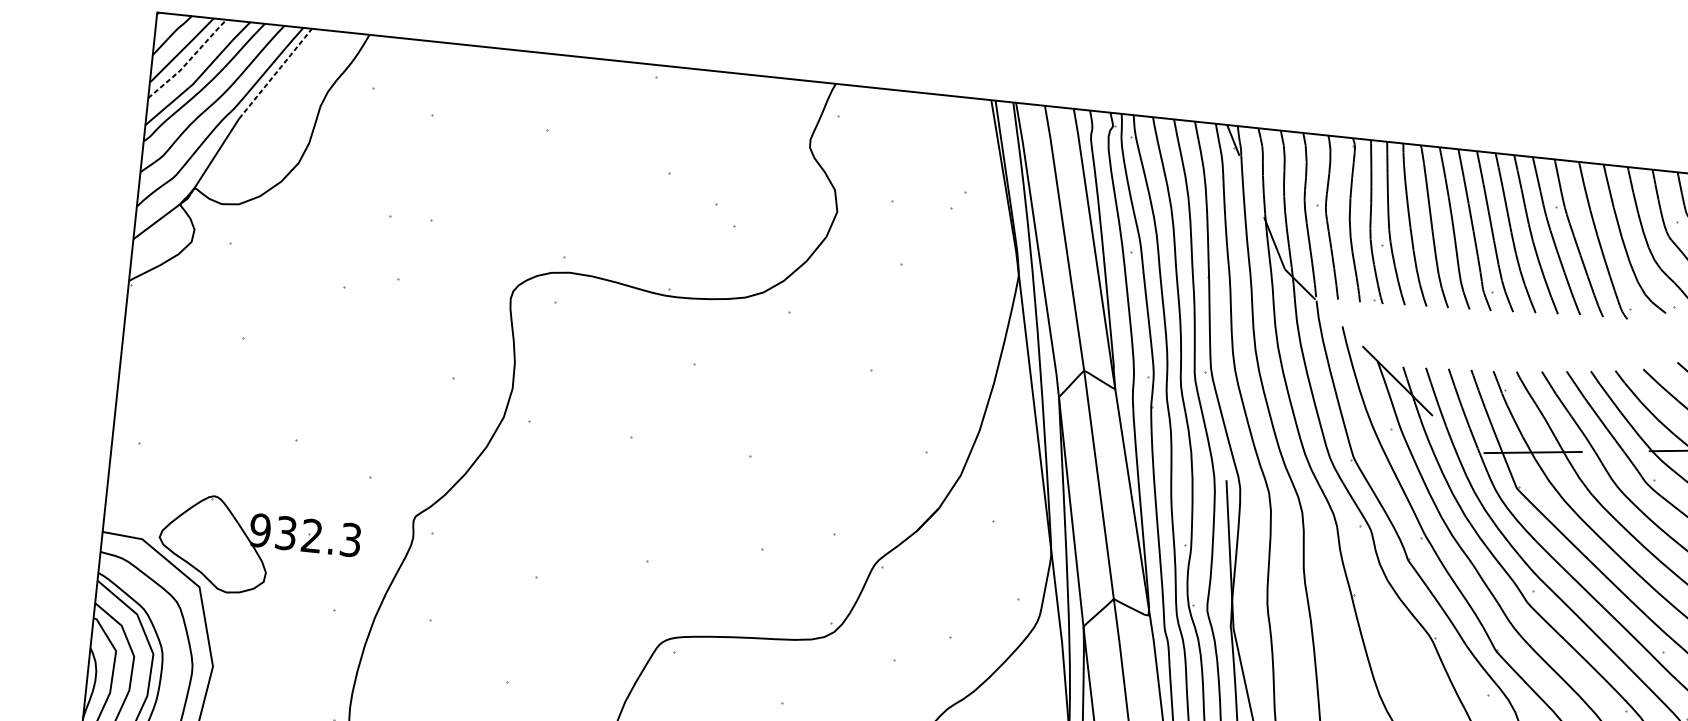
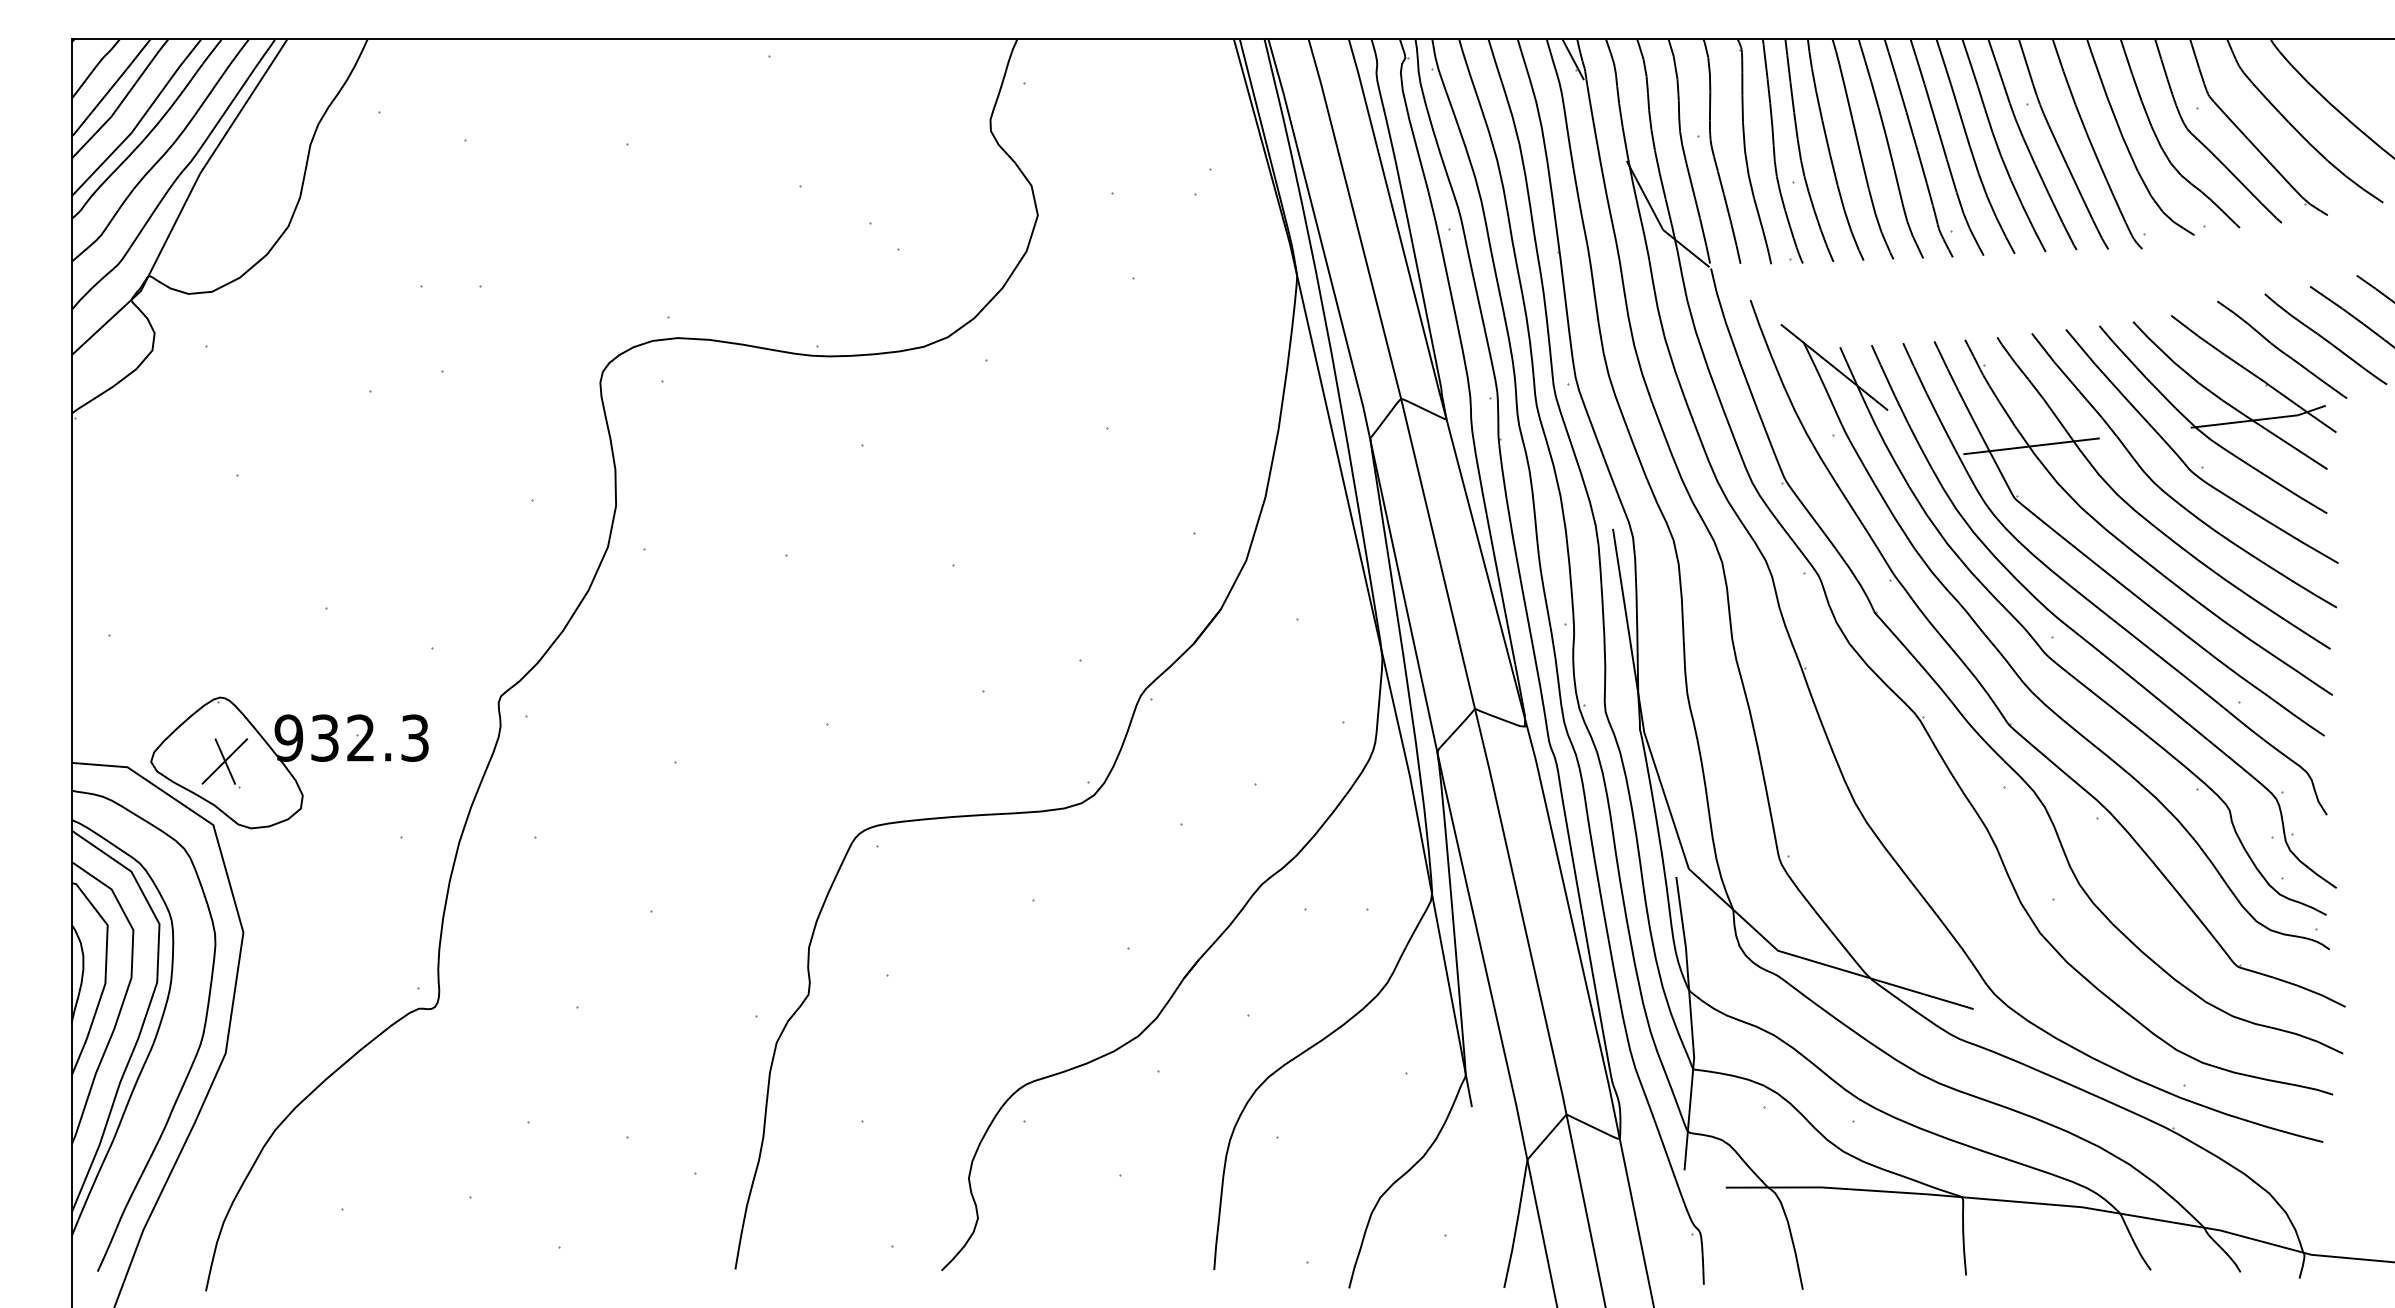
line: (189, 60) -> (123, 100), dashed -> solid
line: (276, 73) -> (244, 105), dashed -> solid
part: (212, 543) -> (224, 763), added

